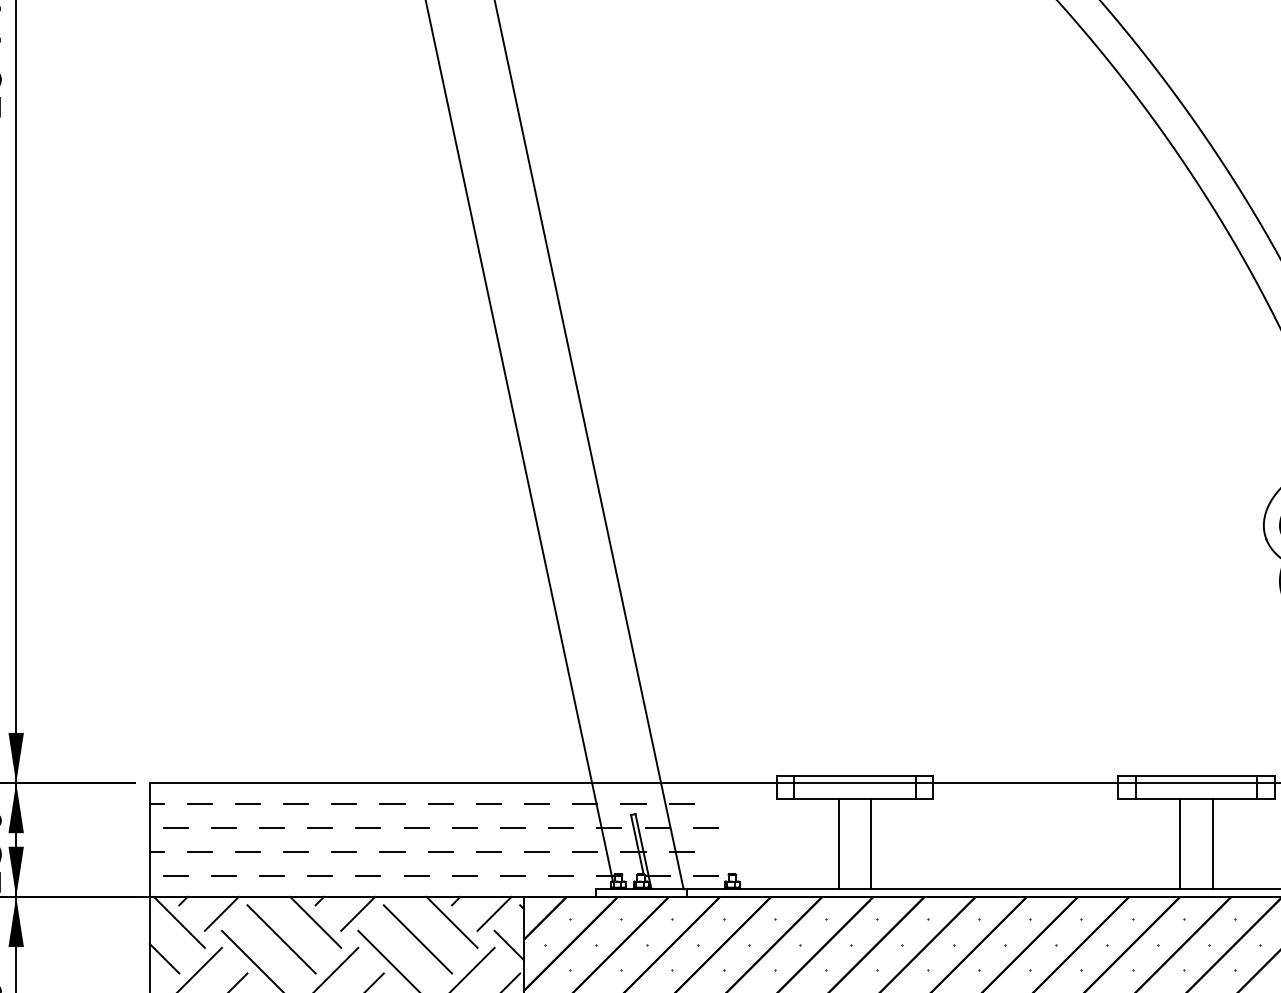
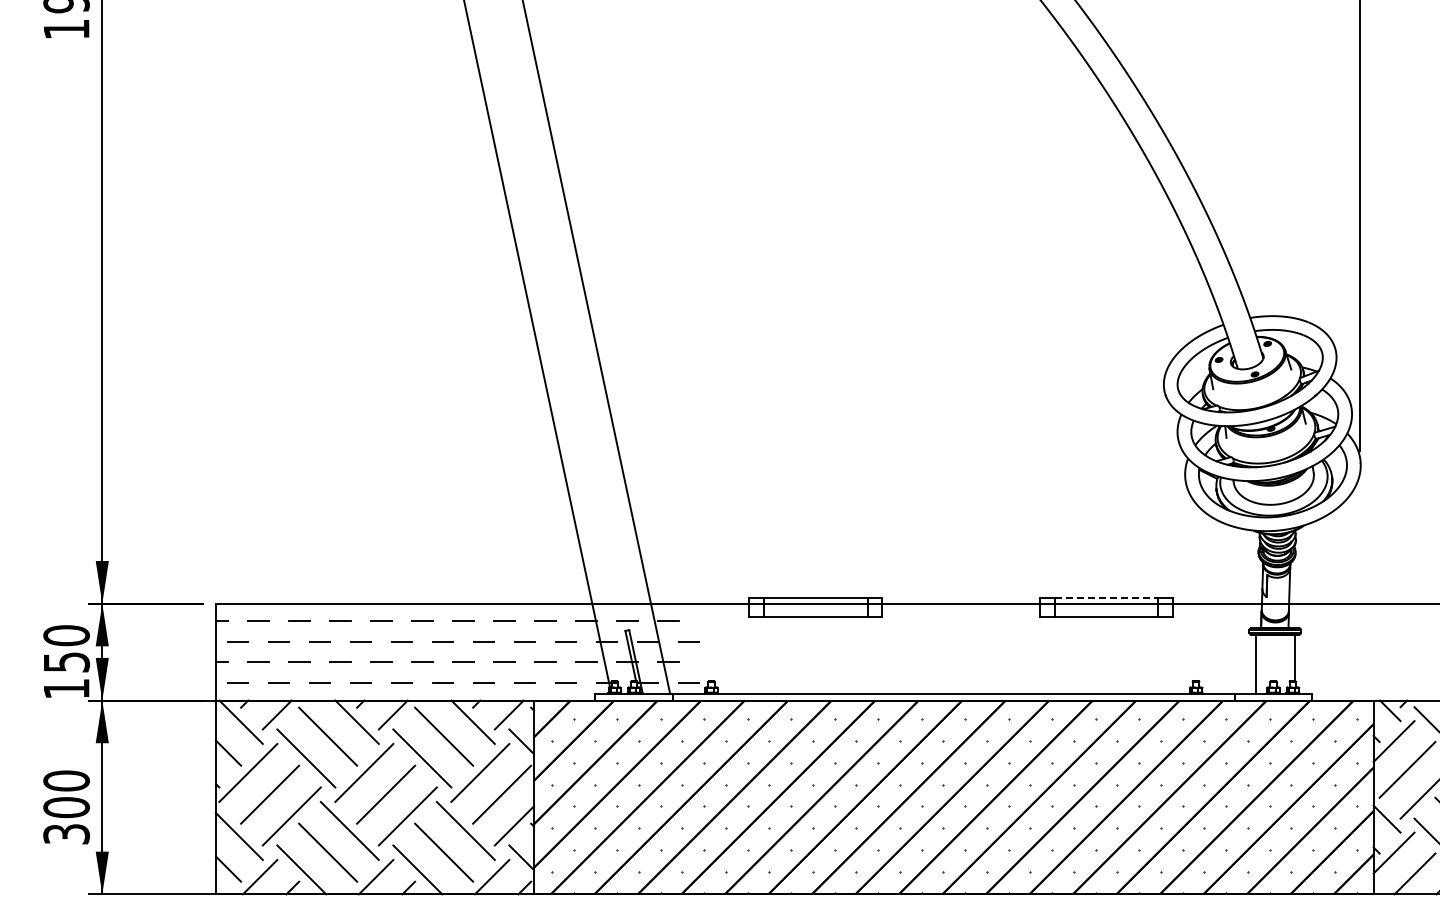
line: (1196, 775) -> (1106, 597), solid -> dashed
line: (839, 843) -> (802, 655), removed
line: (870, 843) -> (829, 655), removed
line: (1179, 843) -> (1092, 655), removed
line: (1212, 843) -> (1120, 655), removed

